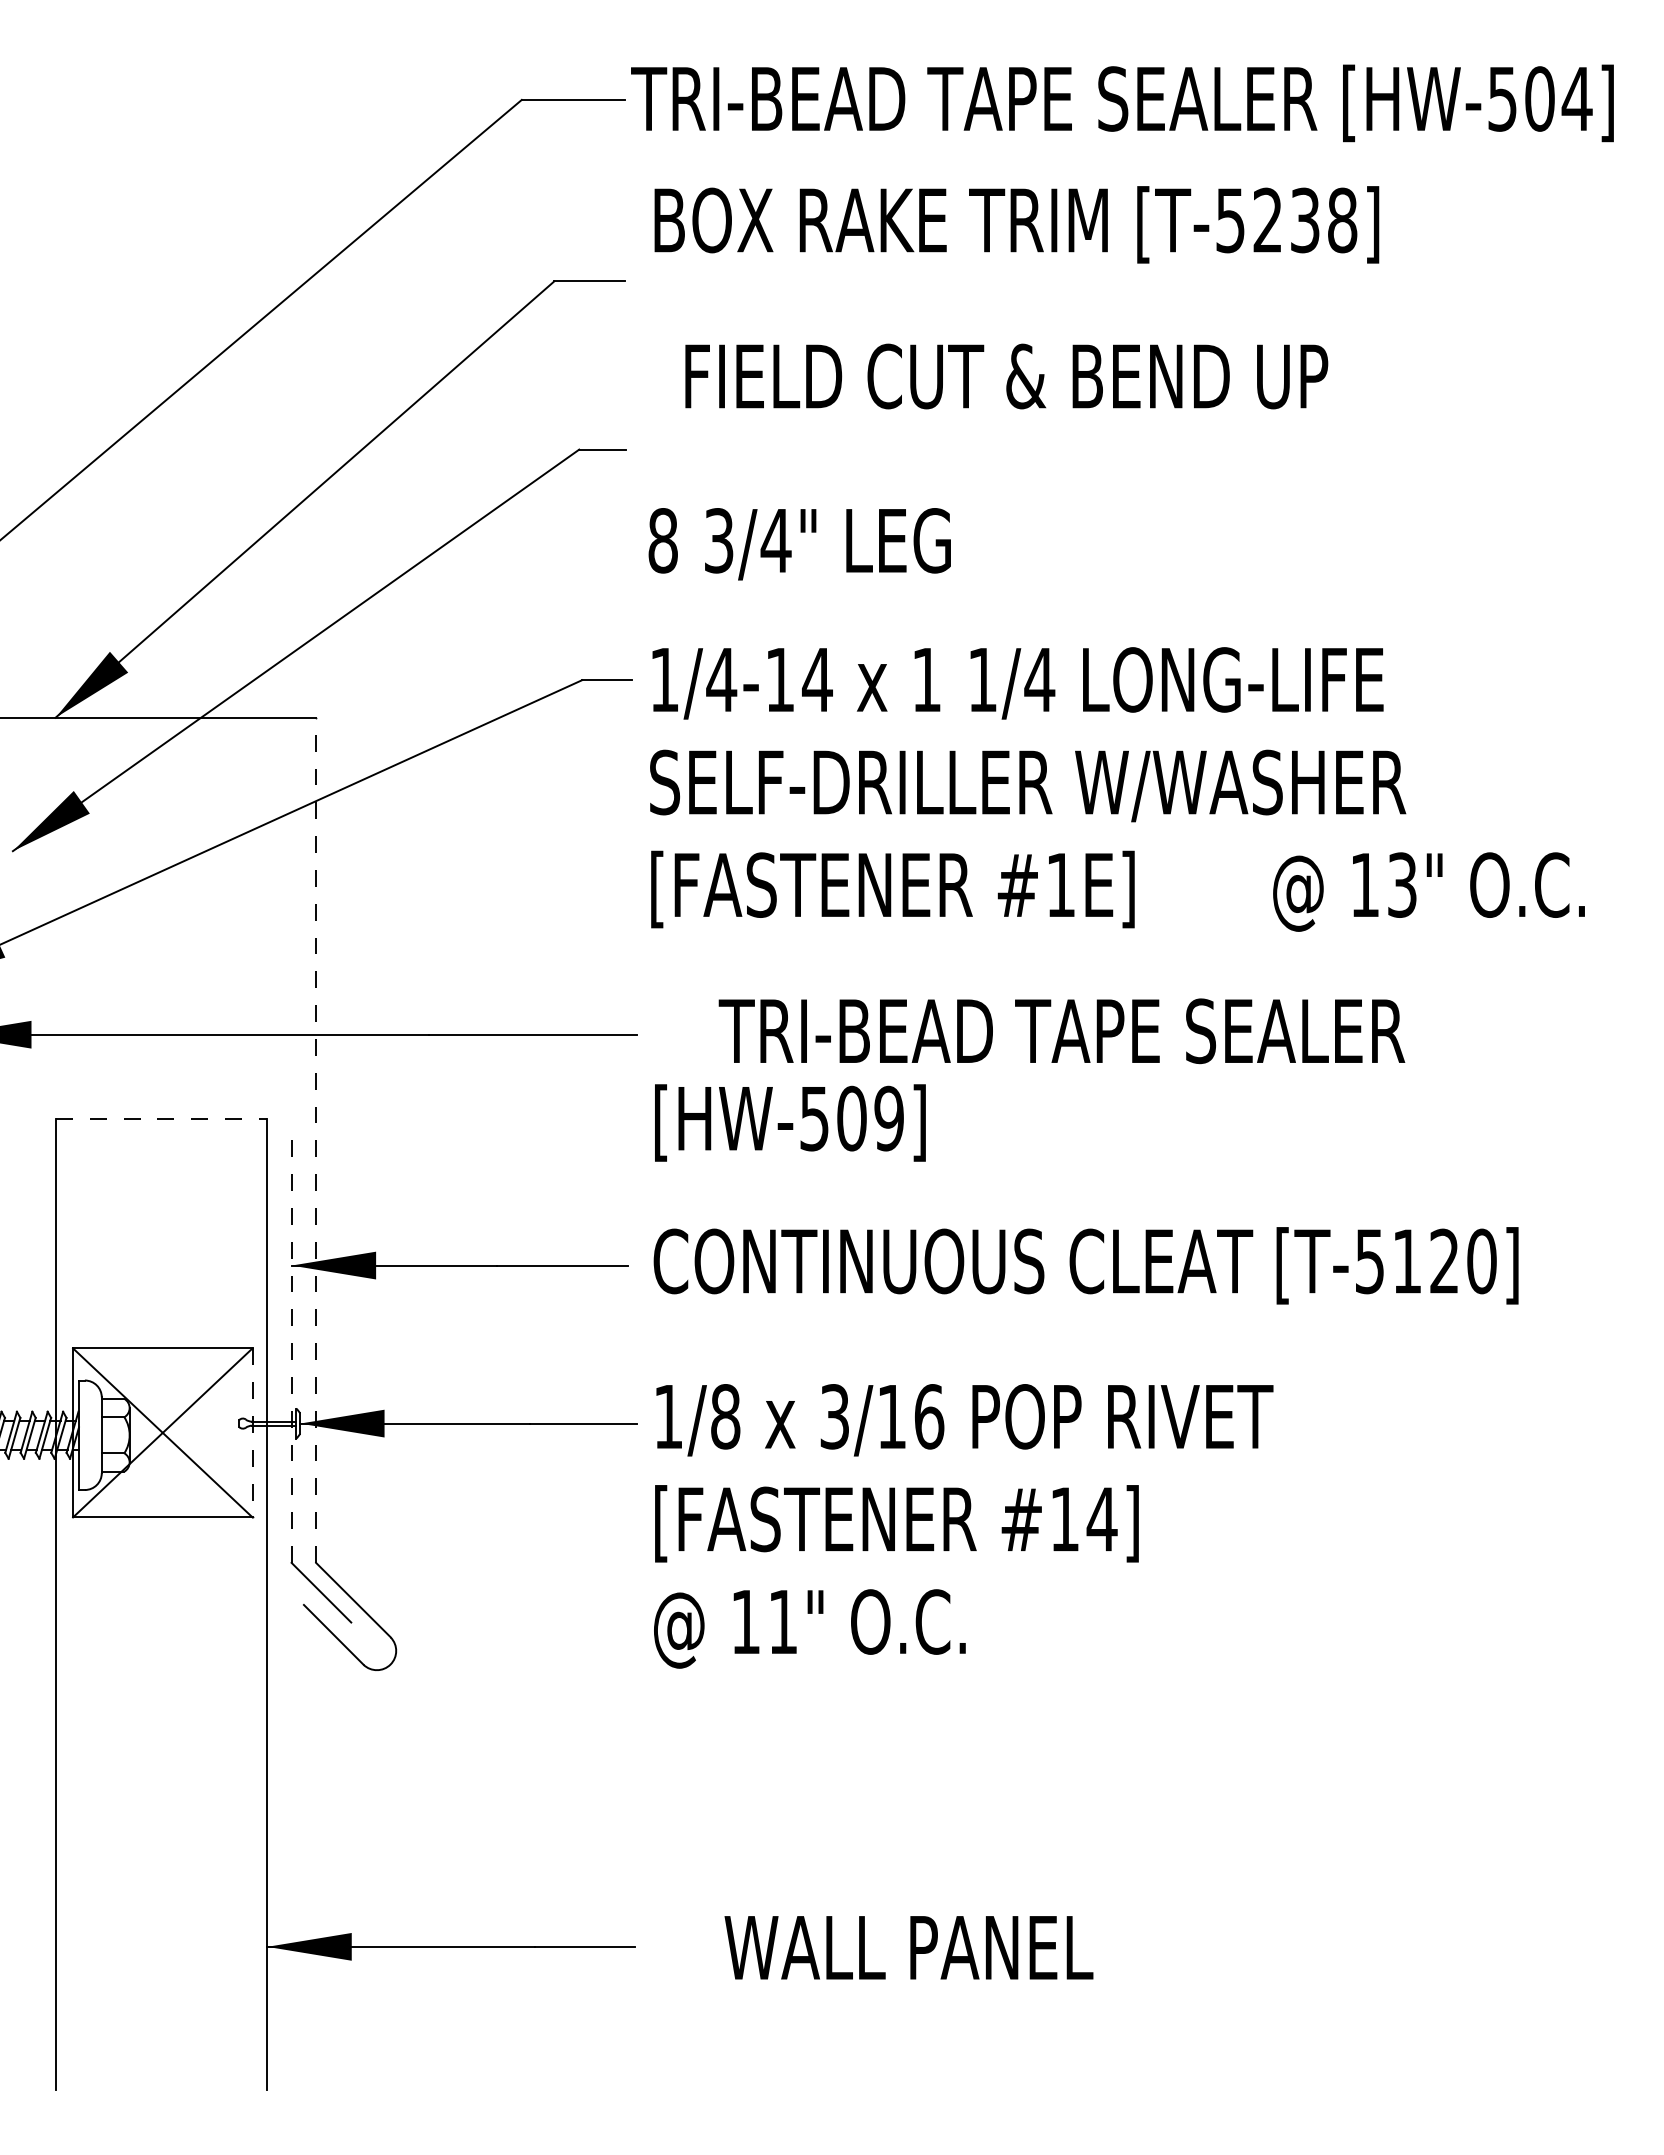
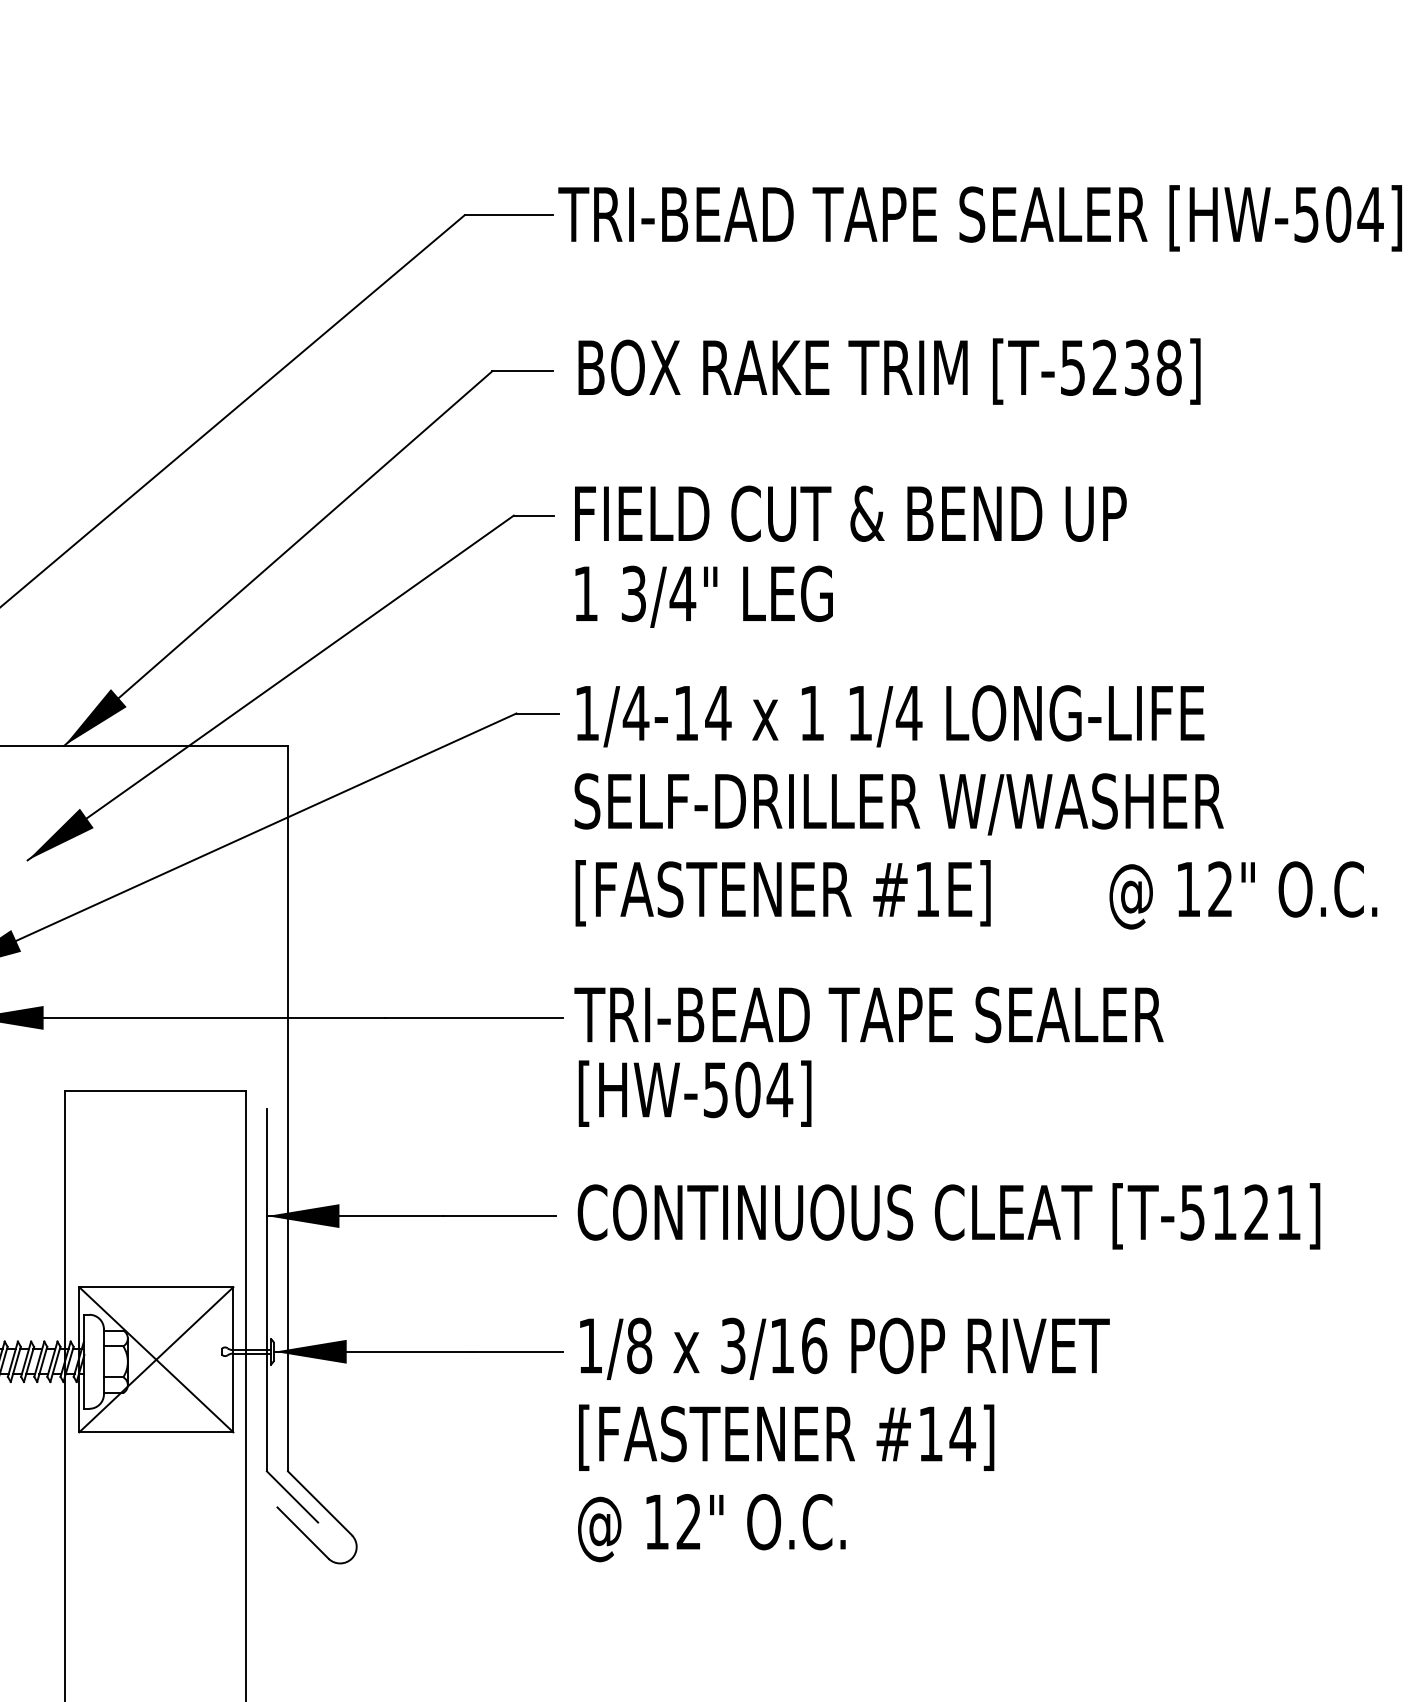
text: (1016, 224) -> (889, 371), moved
text: (1006, 376) -> (850, 513), moved
text: (662, 540) -> (585, 593), 8 -> 1
text: (1402, 884) -> (1220, 888), 13" -> 12"
text: (1061, 1031) -> (868, 1015), moved
text: (888, 1118) -> (779, 1089), [HW-509] -> [HW-504]
line: (161, 1119) -> (155, 1090), dashed -> solid
line: (316, 1140) -> (288, 1108), dashed -> solid
text: (1481, 1261) -> (1288, 1212), [T-5120] -> [T-5121]
line: (291, 1351) -> (266, 1289), dashed -> solid
line: (252, 1432) -> (233, 1359), dashed -> solid
text: (782, 1621) -> (688, 1521), 11" -> 12"

